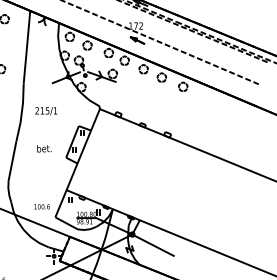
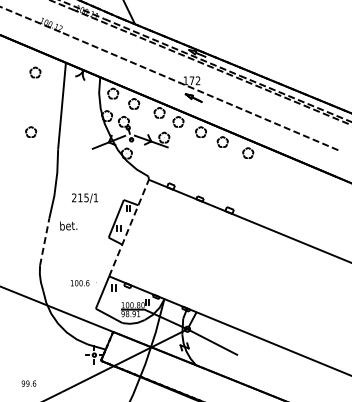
text: (46, 111) -> (85, 198), moved
text: (44, 148) -> (68, 225), moved
line: (83, 149) -> (129, 227), solid -> dashed
line: (12, 161) -> (44, 242), solid -> dashed
text: (42, 207) -> (80, 283), moved

